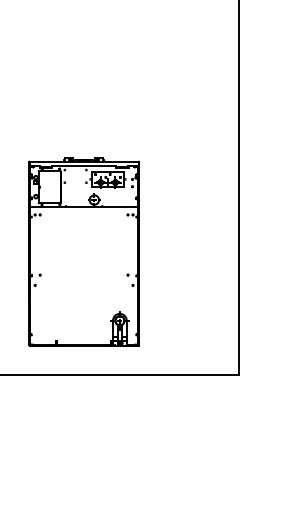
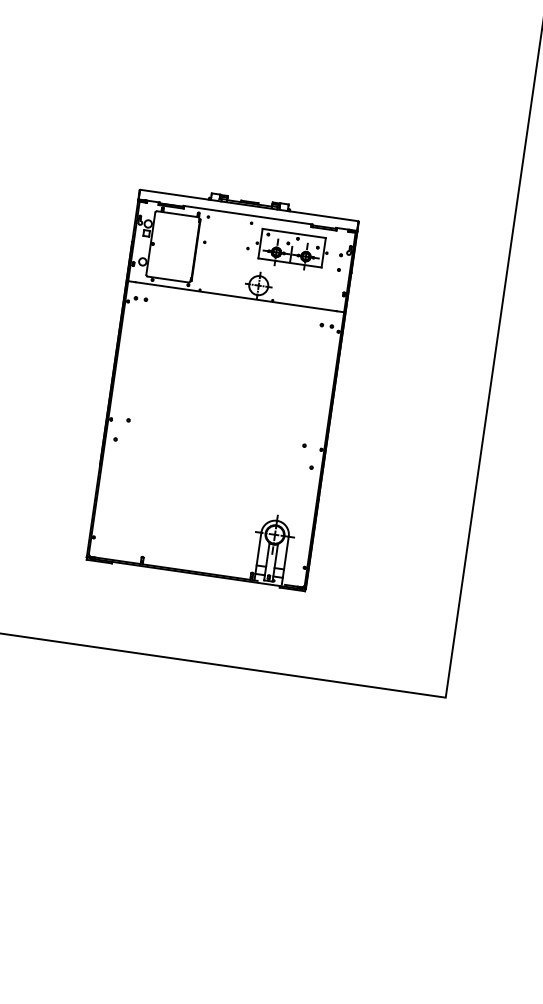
part: (83, 251) -> (222, 385), moved

